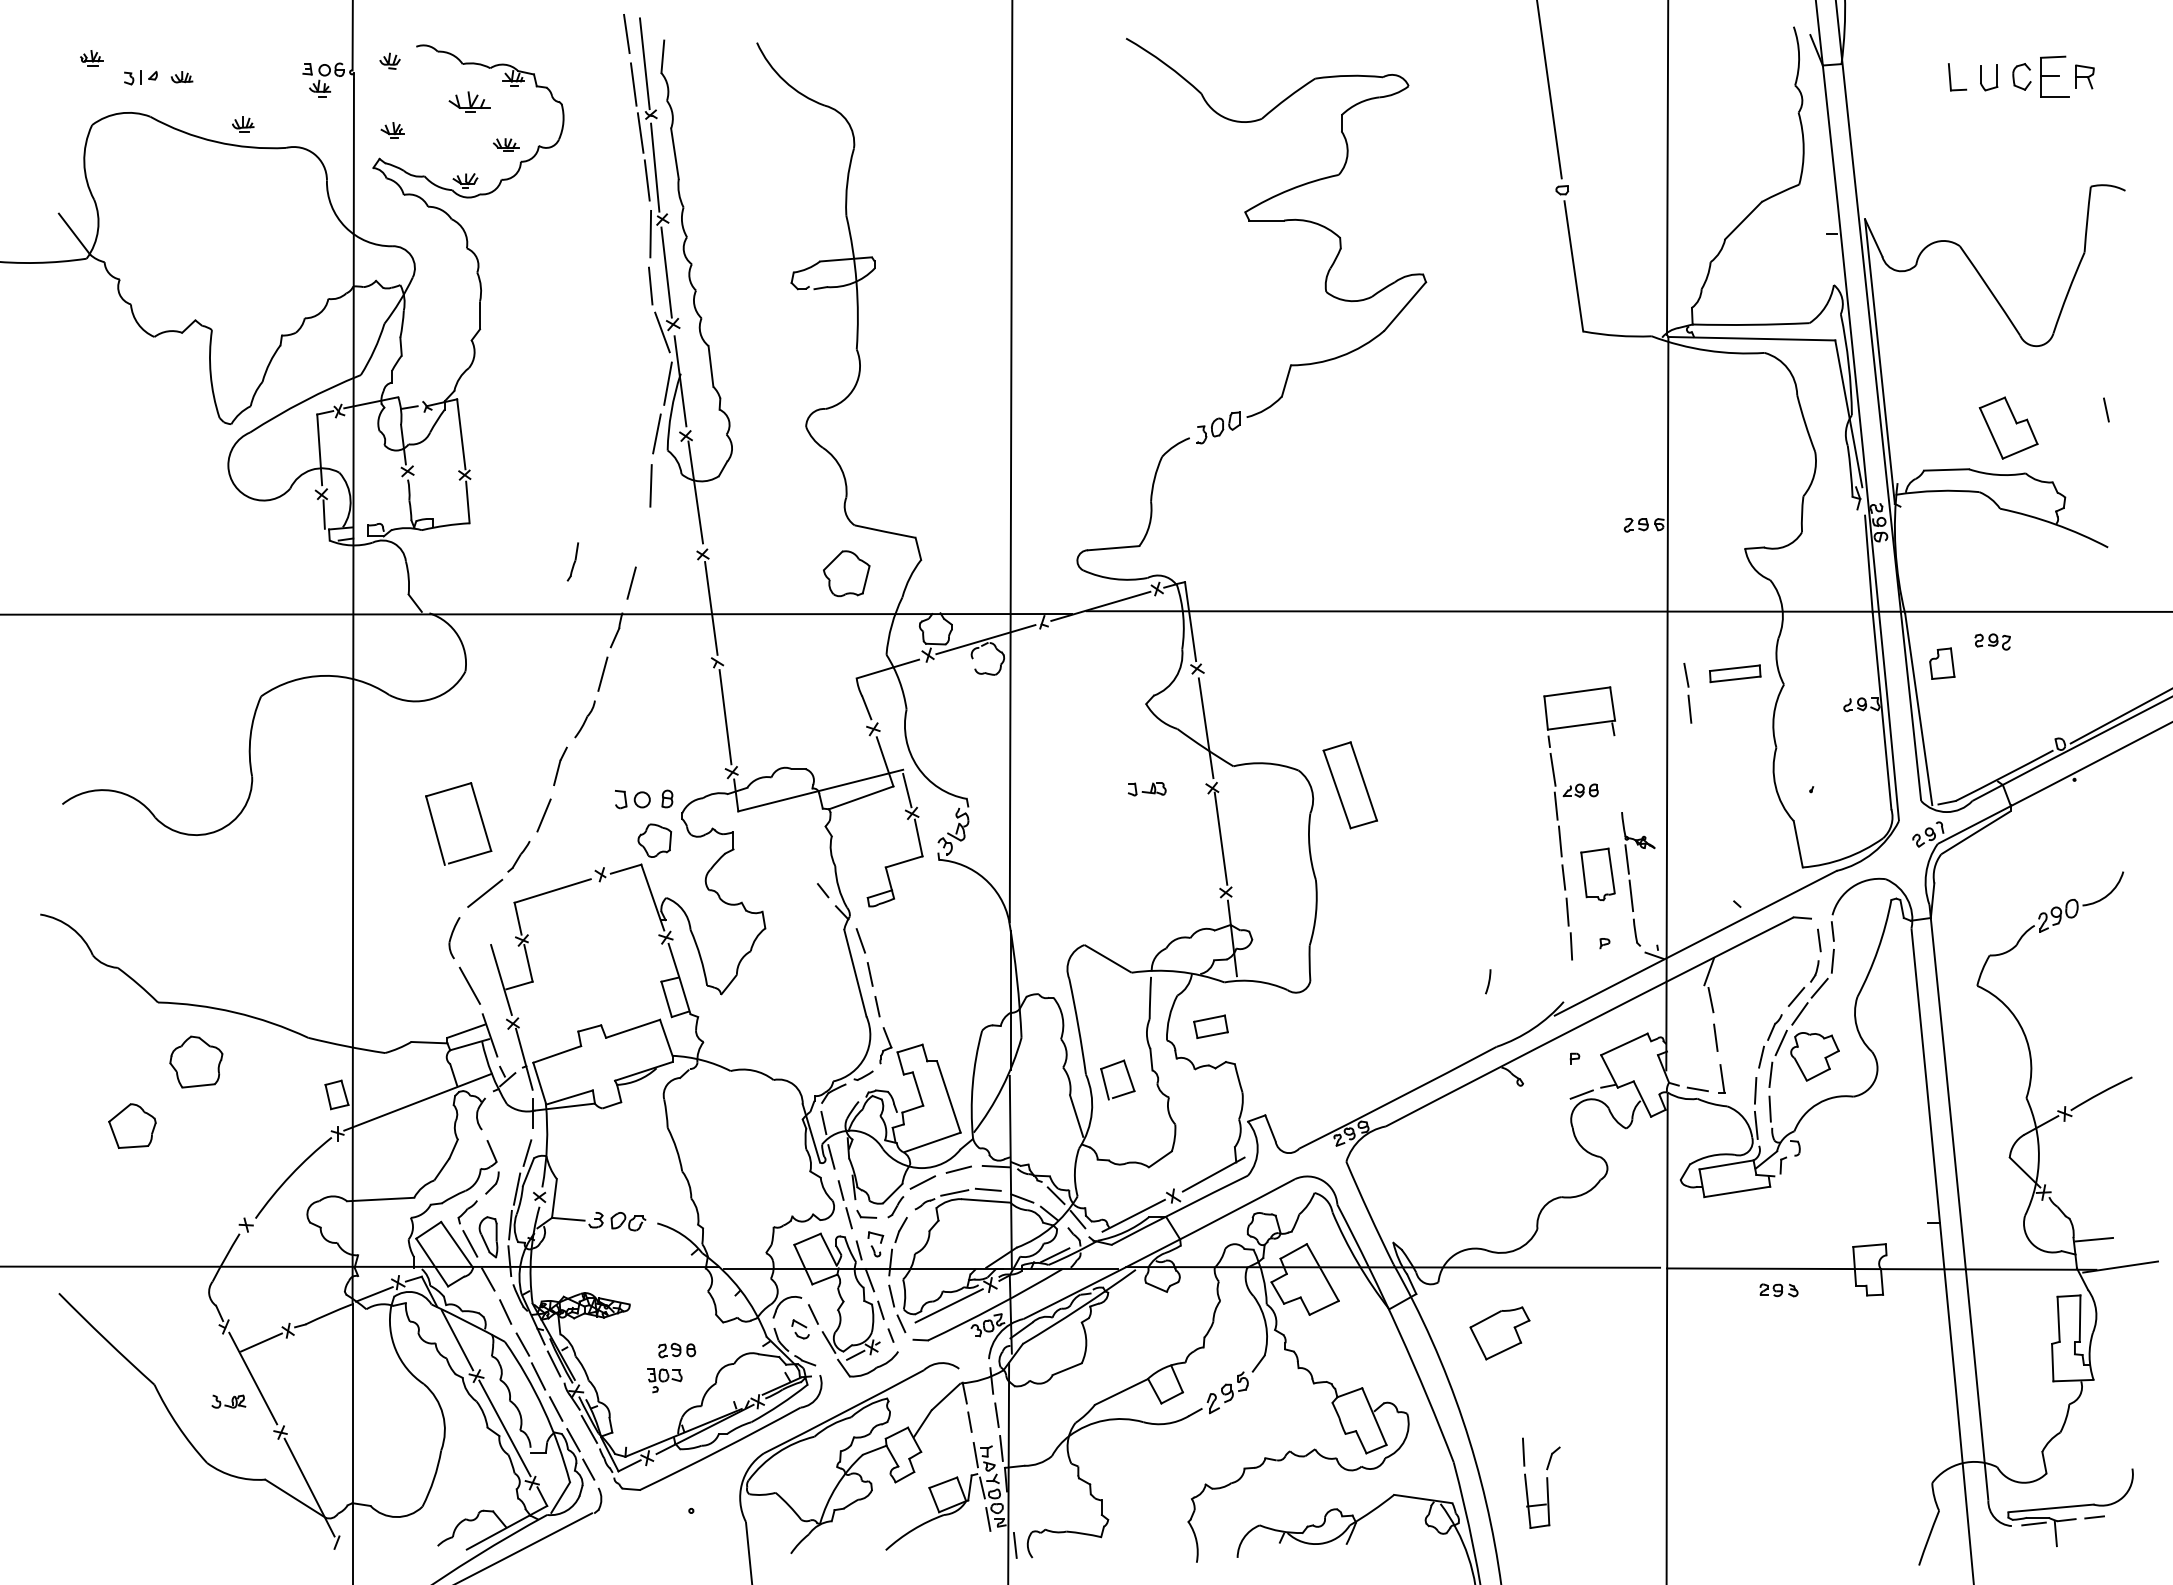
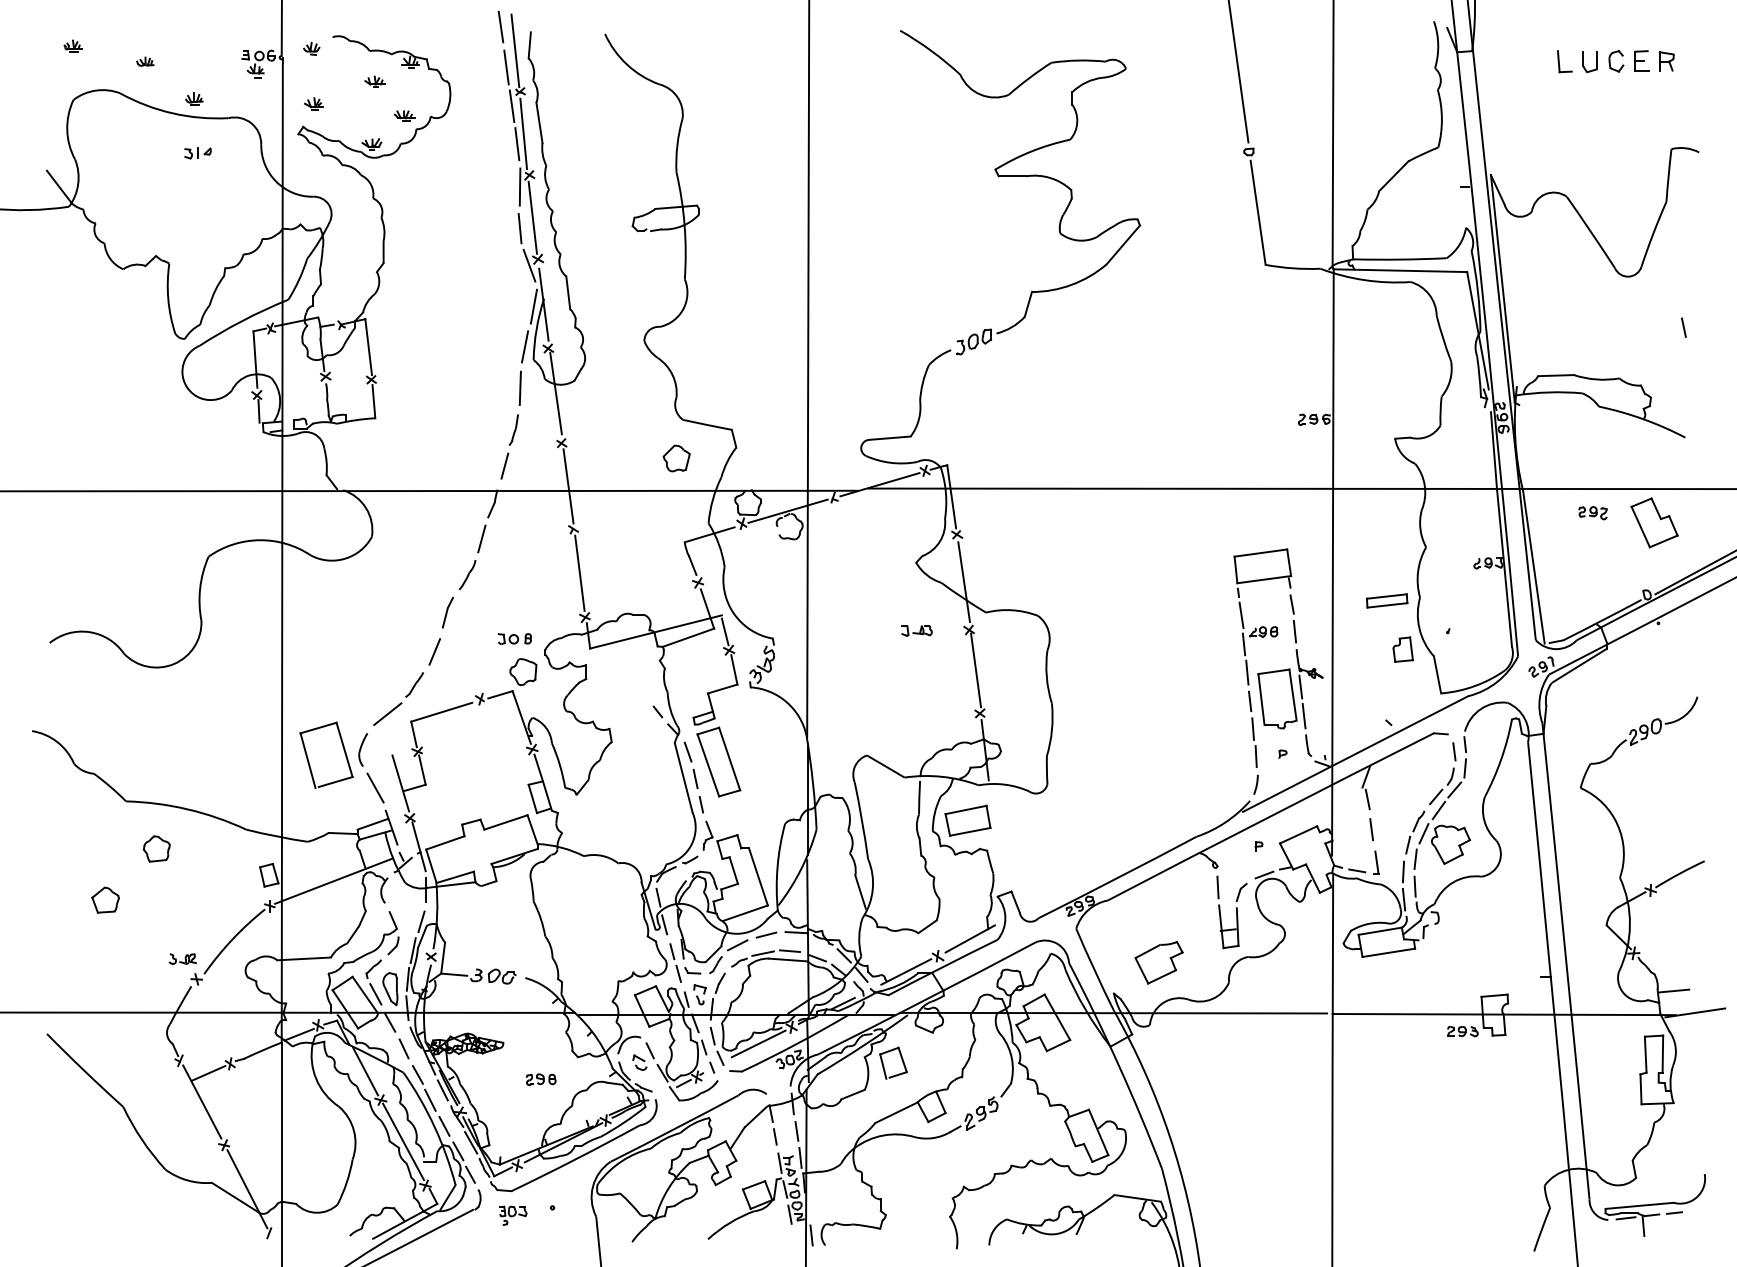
part: (2053, 76) -> (1641, 61), size x0.62
part: (140, 77) -> (197, 153), moved
part: (469, 101) -> (375, 81), size x0.62
part: (2008, 427) -> (1654, 522), moved
part: (572, 561) -> (513, 429), moved
part: (846, 573) -> (676, 458), size x0.71
part: (1942, 663) -> (1403, 649), moved
part: (1735, 673) -> (1387, 600), moved
part: (1687, 693) -> (1293, 619), moved
part: (1349, 785) -> (718, 762), moved
part: (644, 799) -> (515, 639), size x0.71
part: (479, 815) -> (343, 748), moved
part: (1597, 874) -> (1277, 699), size x1.43
line: (1488, 981) -> (1256, 784), moved
part: (1210, 1026) -> (967, 820), size x1.67
part: (196, 1061) -> (156, 848), size x0.62
part: (1127, 1074) -> (901, 1058), moved
part: (131, 1125) -> (104, 899), size x0.71
part: (1778, 1290) -> (1462, 1031), moved
part: (1499, 1333) -> (1158, 962), moved
part: (664, 1380) -> (512, 1215), moved
part: (228, 1401) -> (182, 958), moved
part: (1541, 1482) -> (1232, 911), moved

